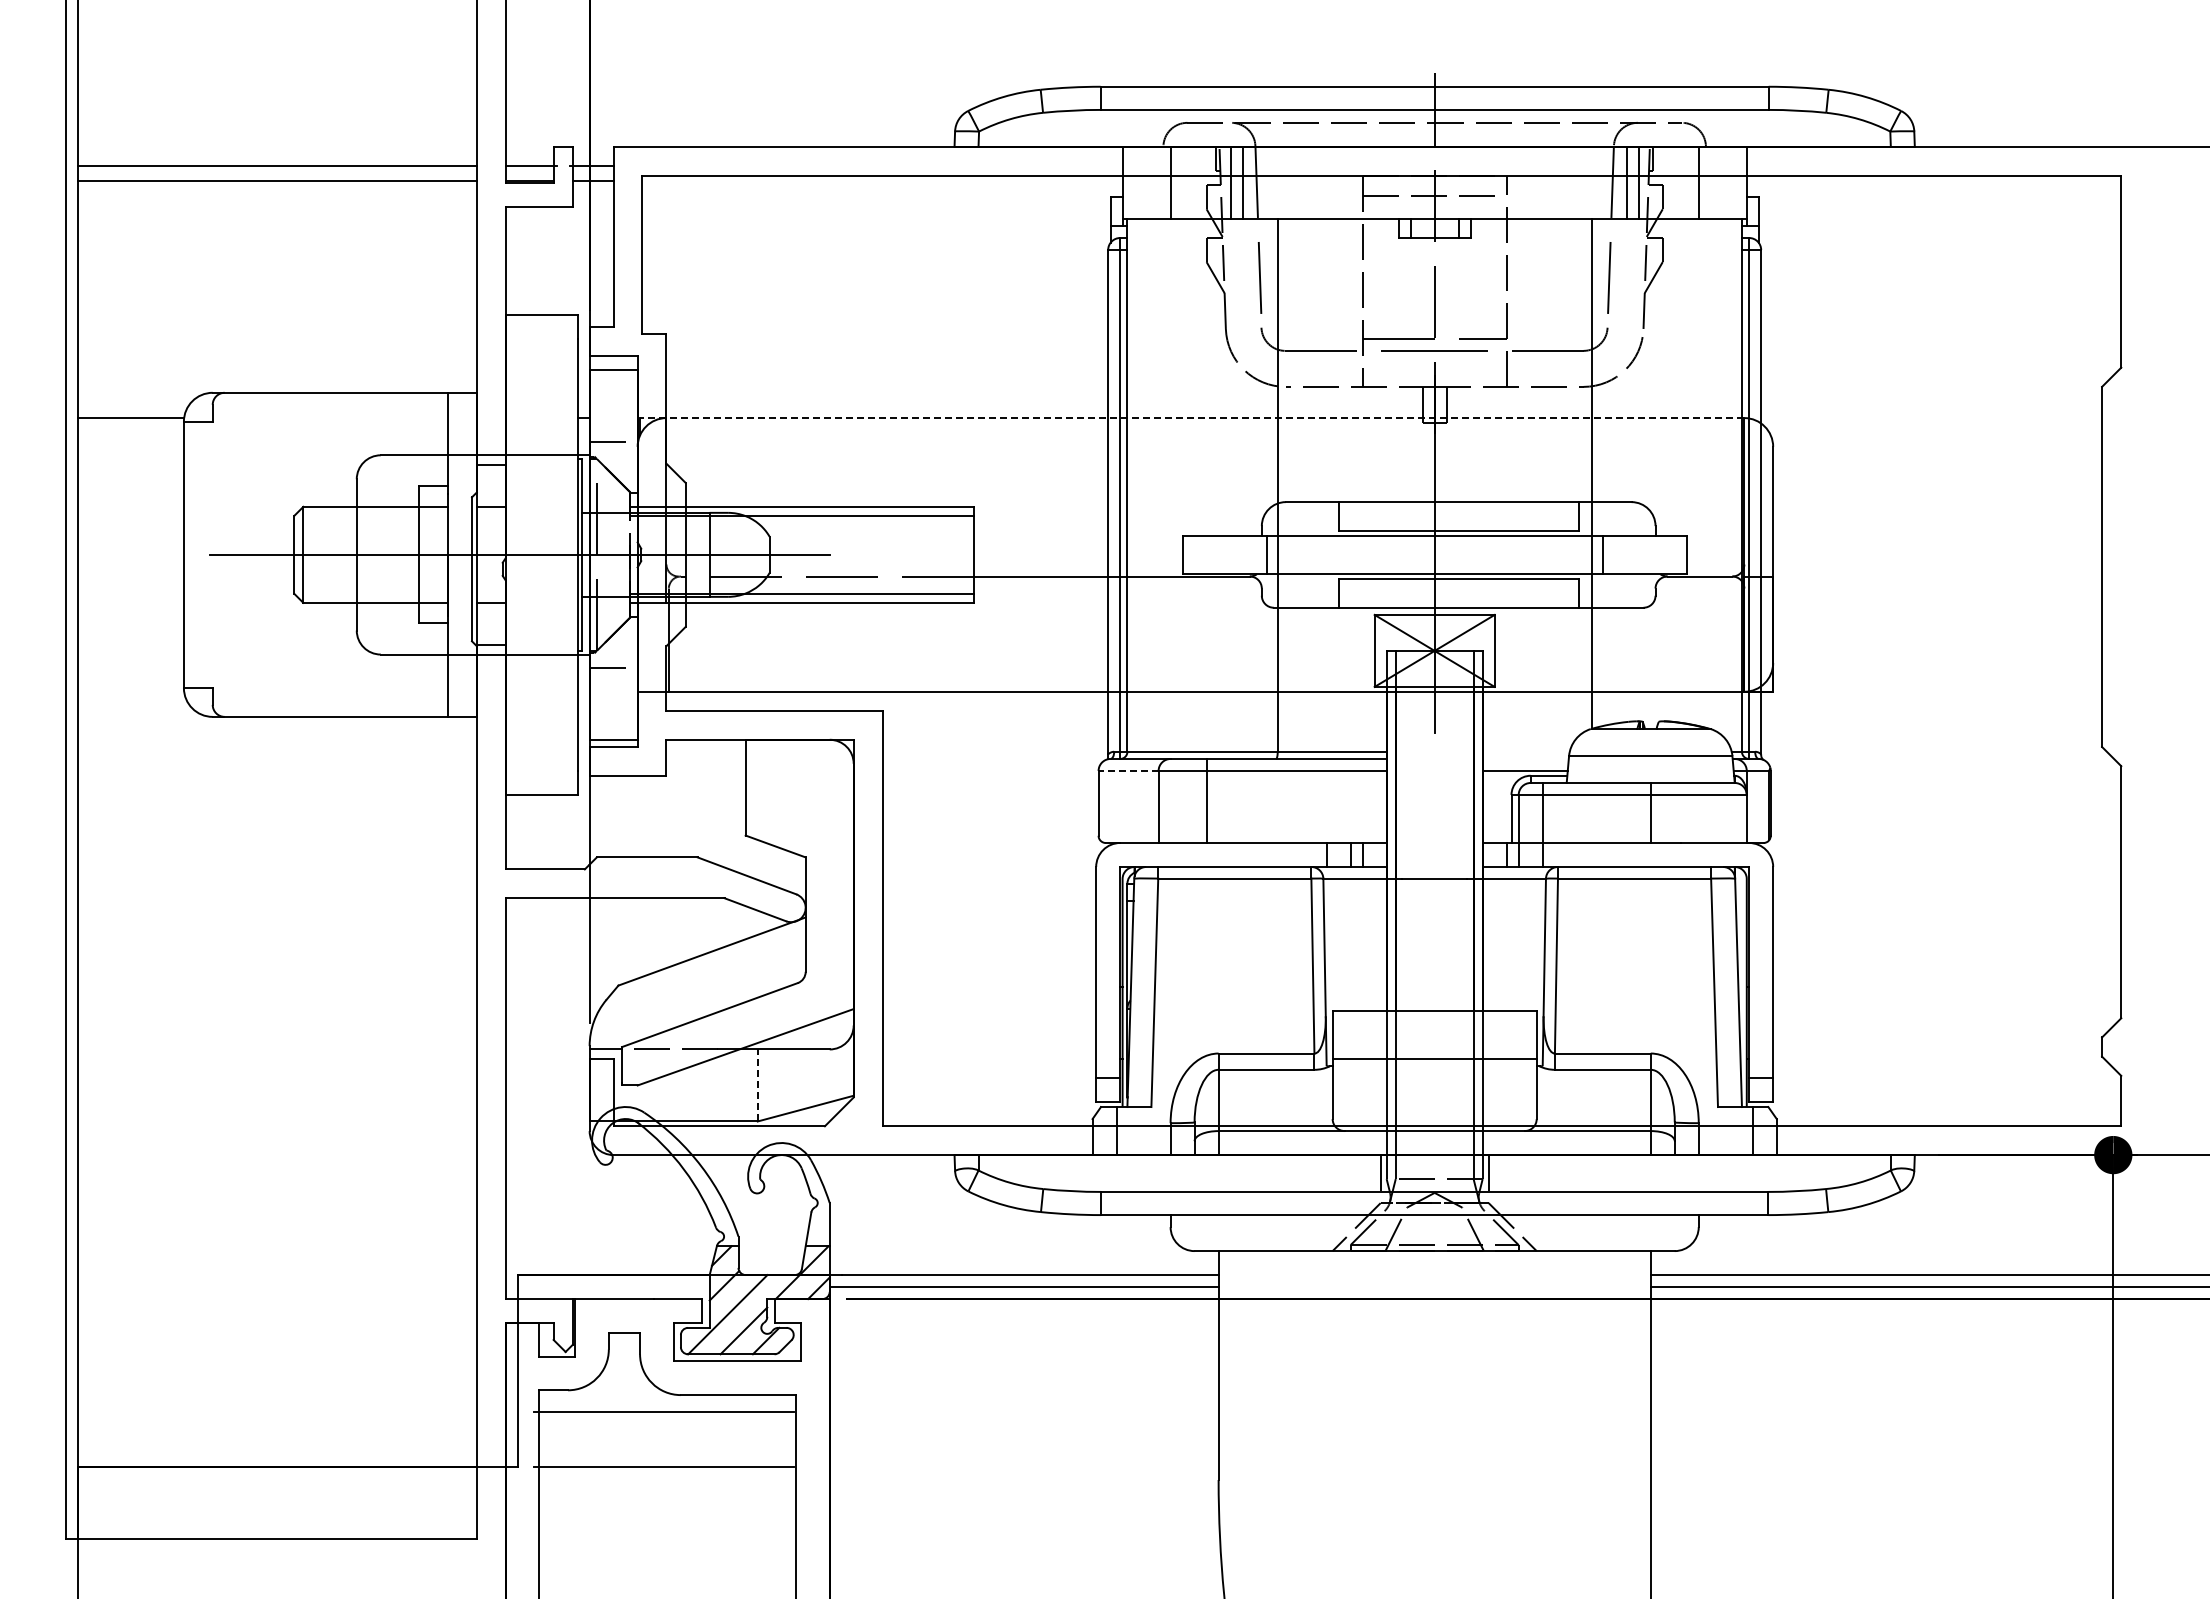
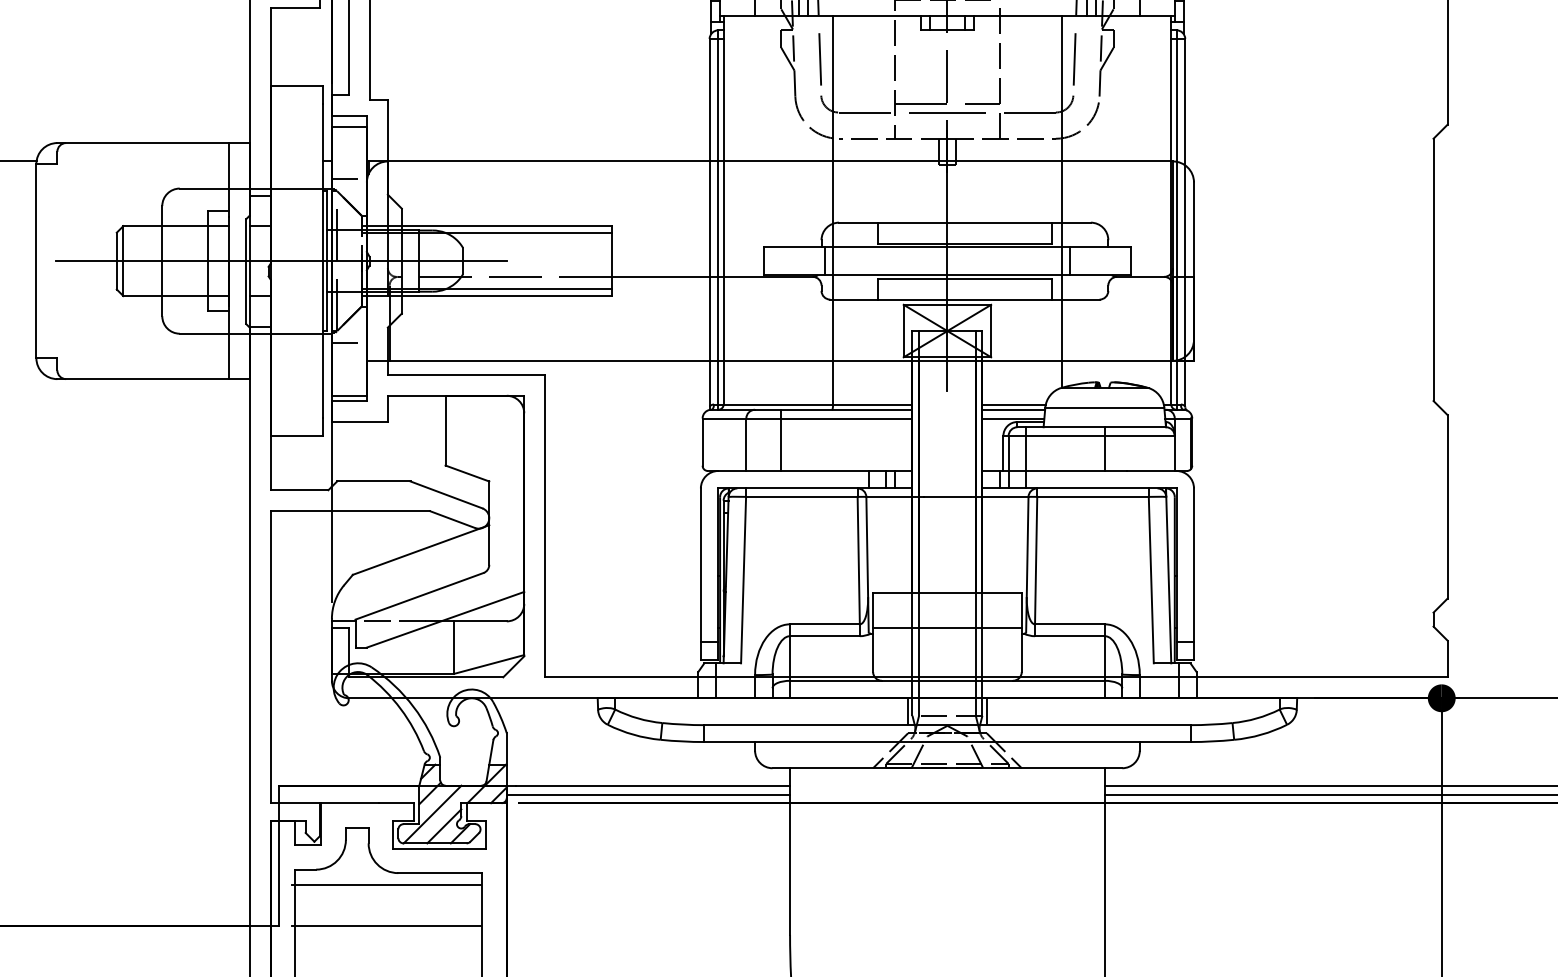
line: (1191, 418) -> (770, 161), dashed -> solid
line: (1525, 751) -> (1013, 404), added
line: (1525, 758) -> (1013, 409), added
line: (1128, 770) -> (724, 418), dashed -> solid
line: (757, 1084) -> (454, 646), dashed -> solid

